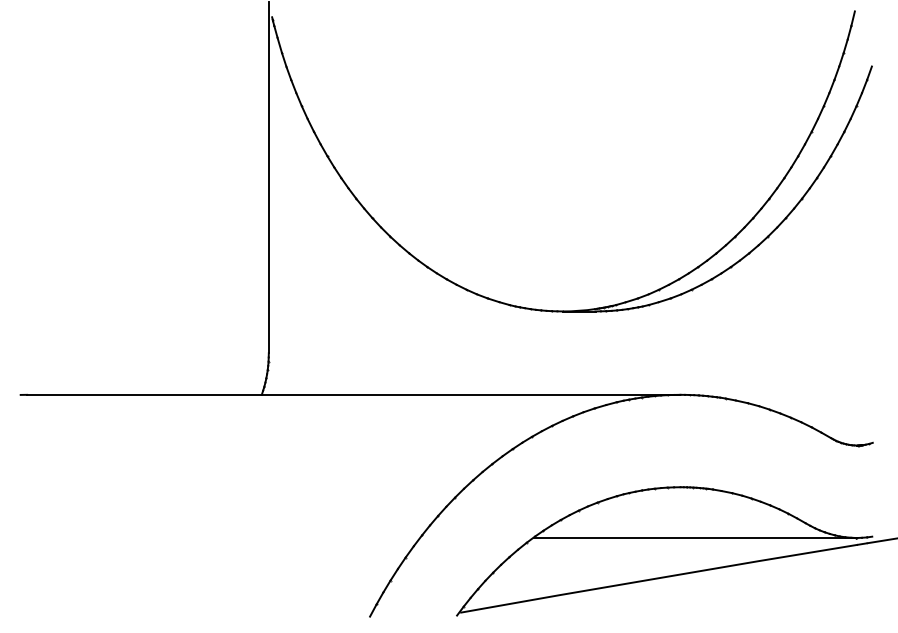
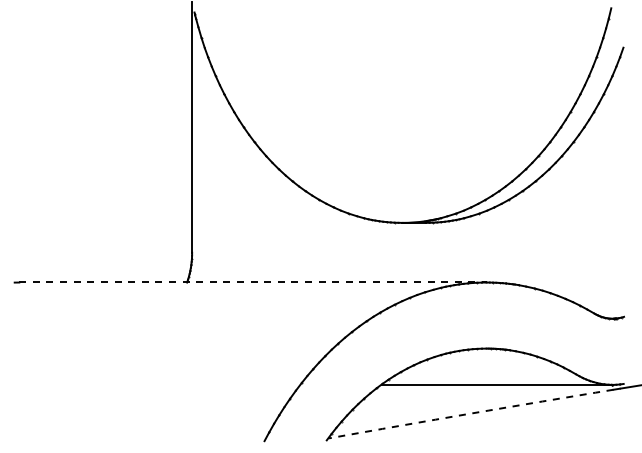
line: (353, 394) -> (252, 282), solid -> dashed
arc: (659, 577) -> (471, 413), solid -> dashed

